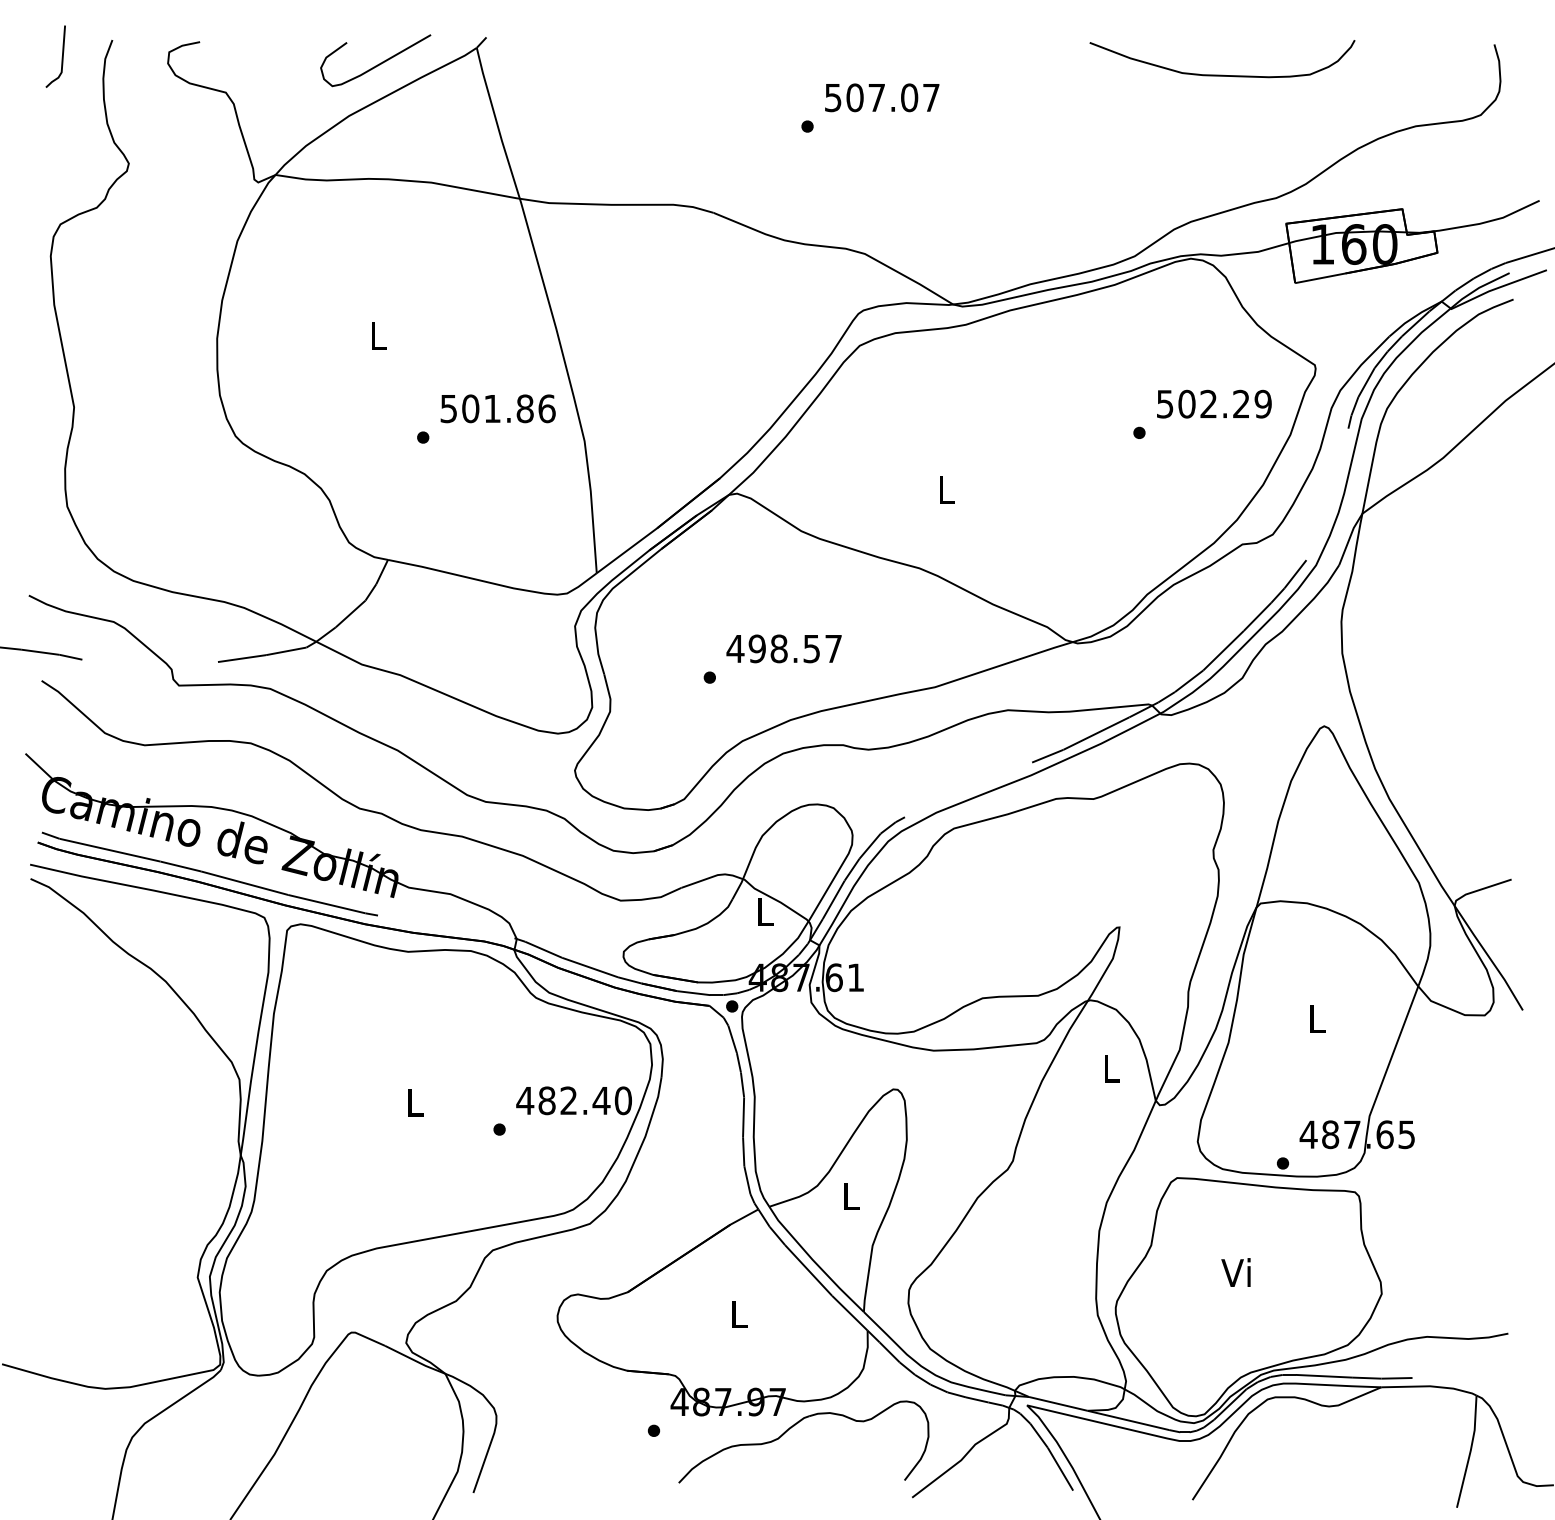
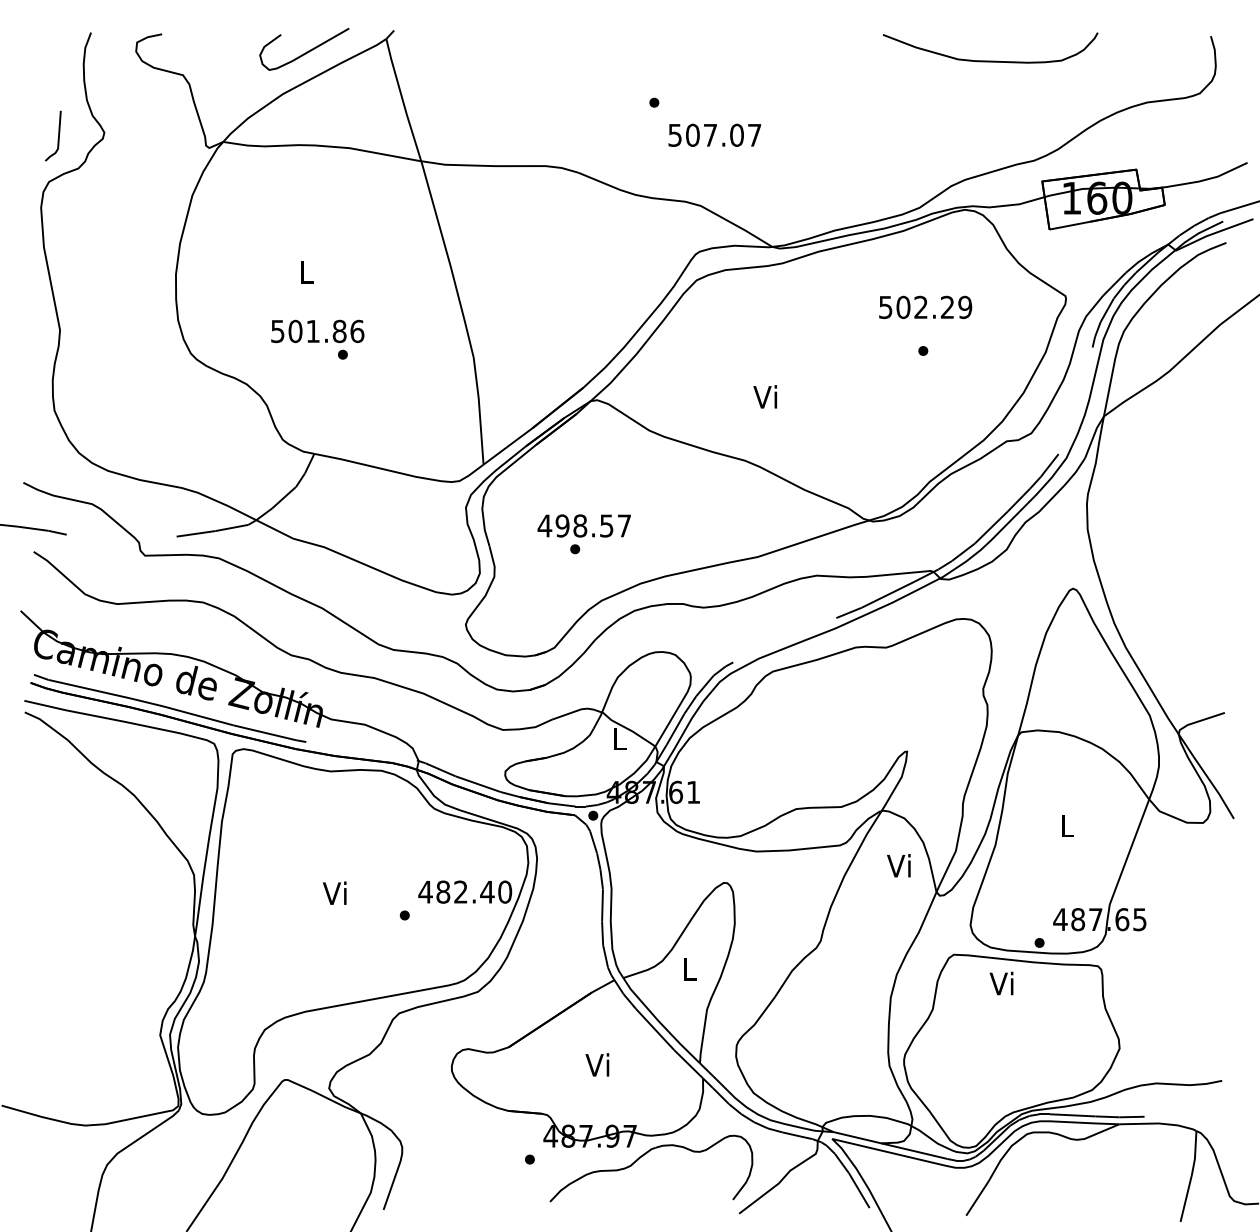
line: (61, 57) -> (57, 136), moved
text: (882, 97) -> (715, 135), moved
text: (1214, 403) -> (925, 306), moved
text: (497, 408) -> (317, 331), moved
text: (943, 489) -> (764, 396), L -> Vi
text: (783, 648) -> (583, 525), moved
text: (1108, 1067) -> (898, 865), L -> Vi
text: (412, 1101) -> (334, 892), L -> Vi
text: (1235, 1272) -> (1001, 983), moved
text: (736, 1313) -> (596, 1064), L -> Vi

